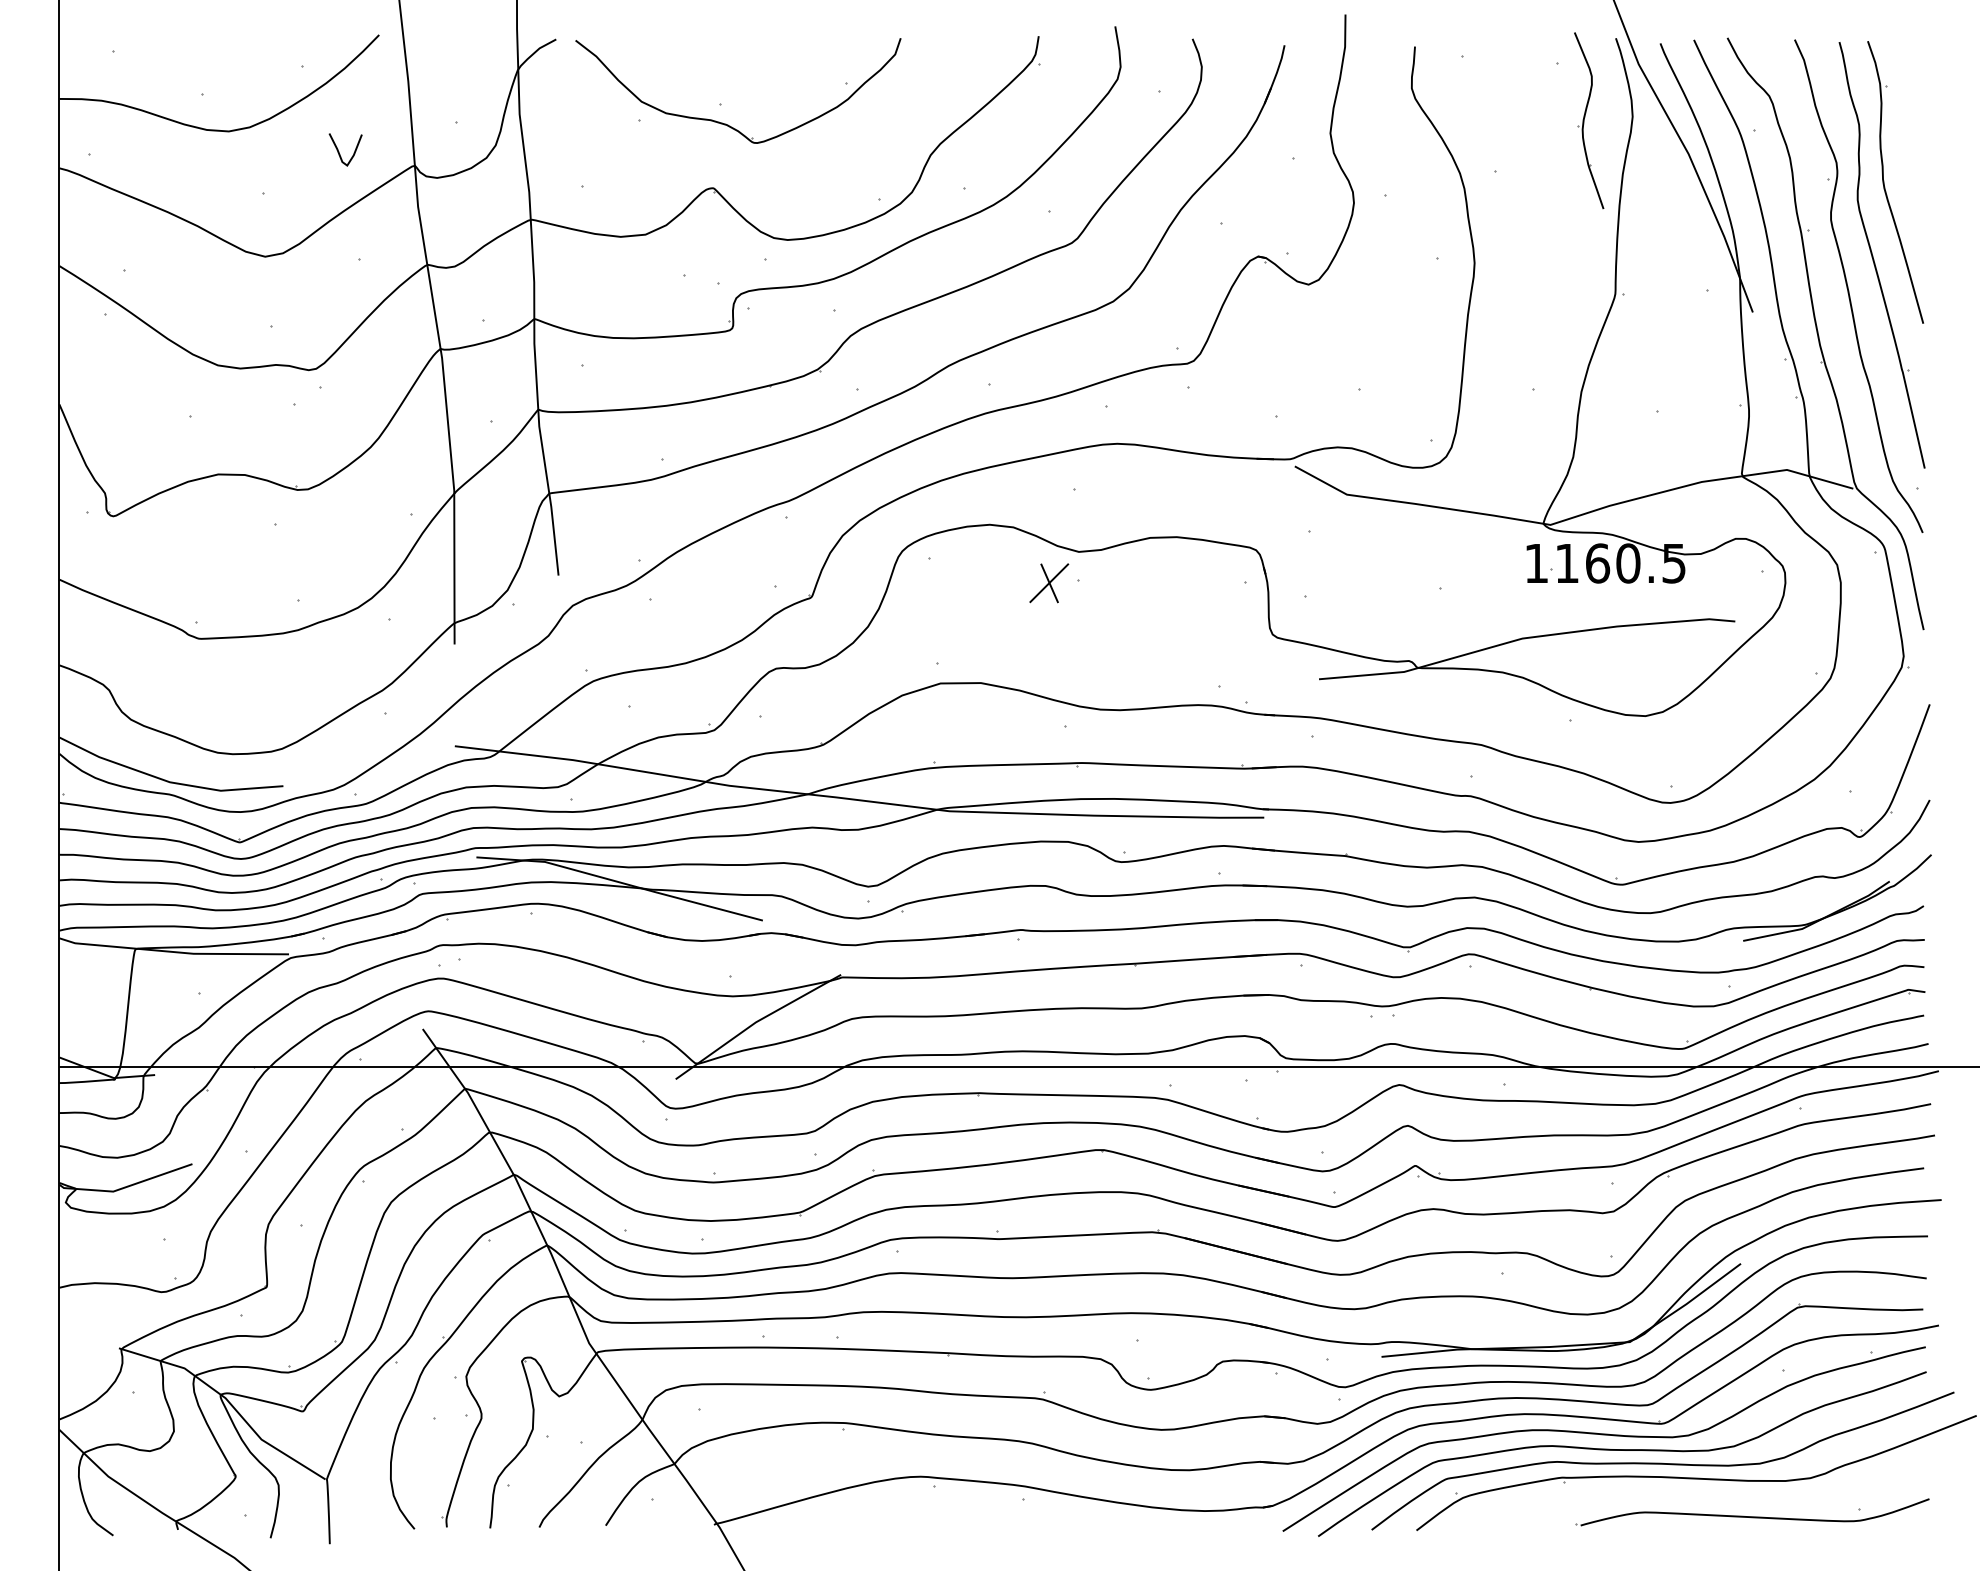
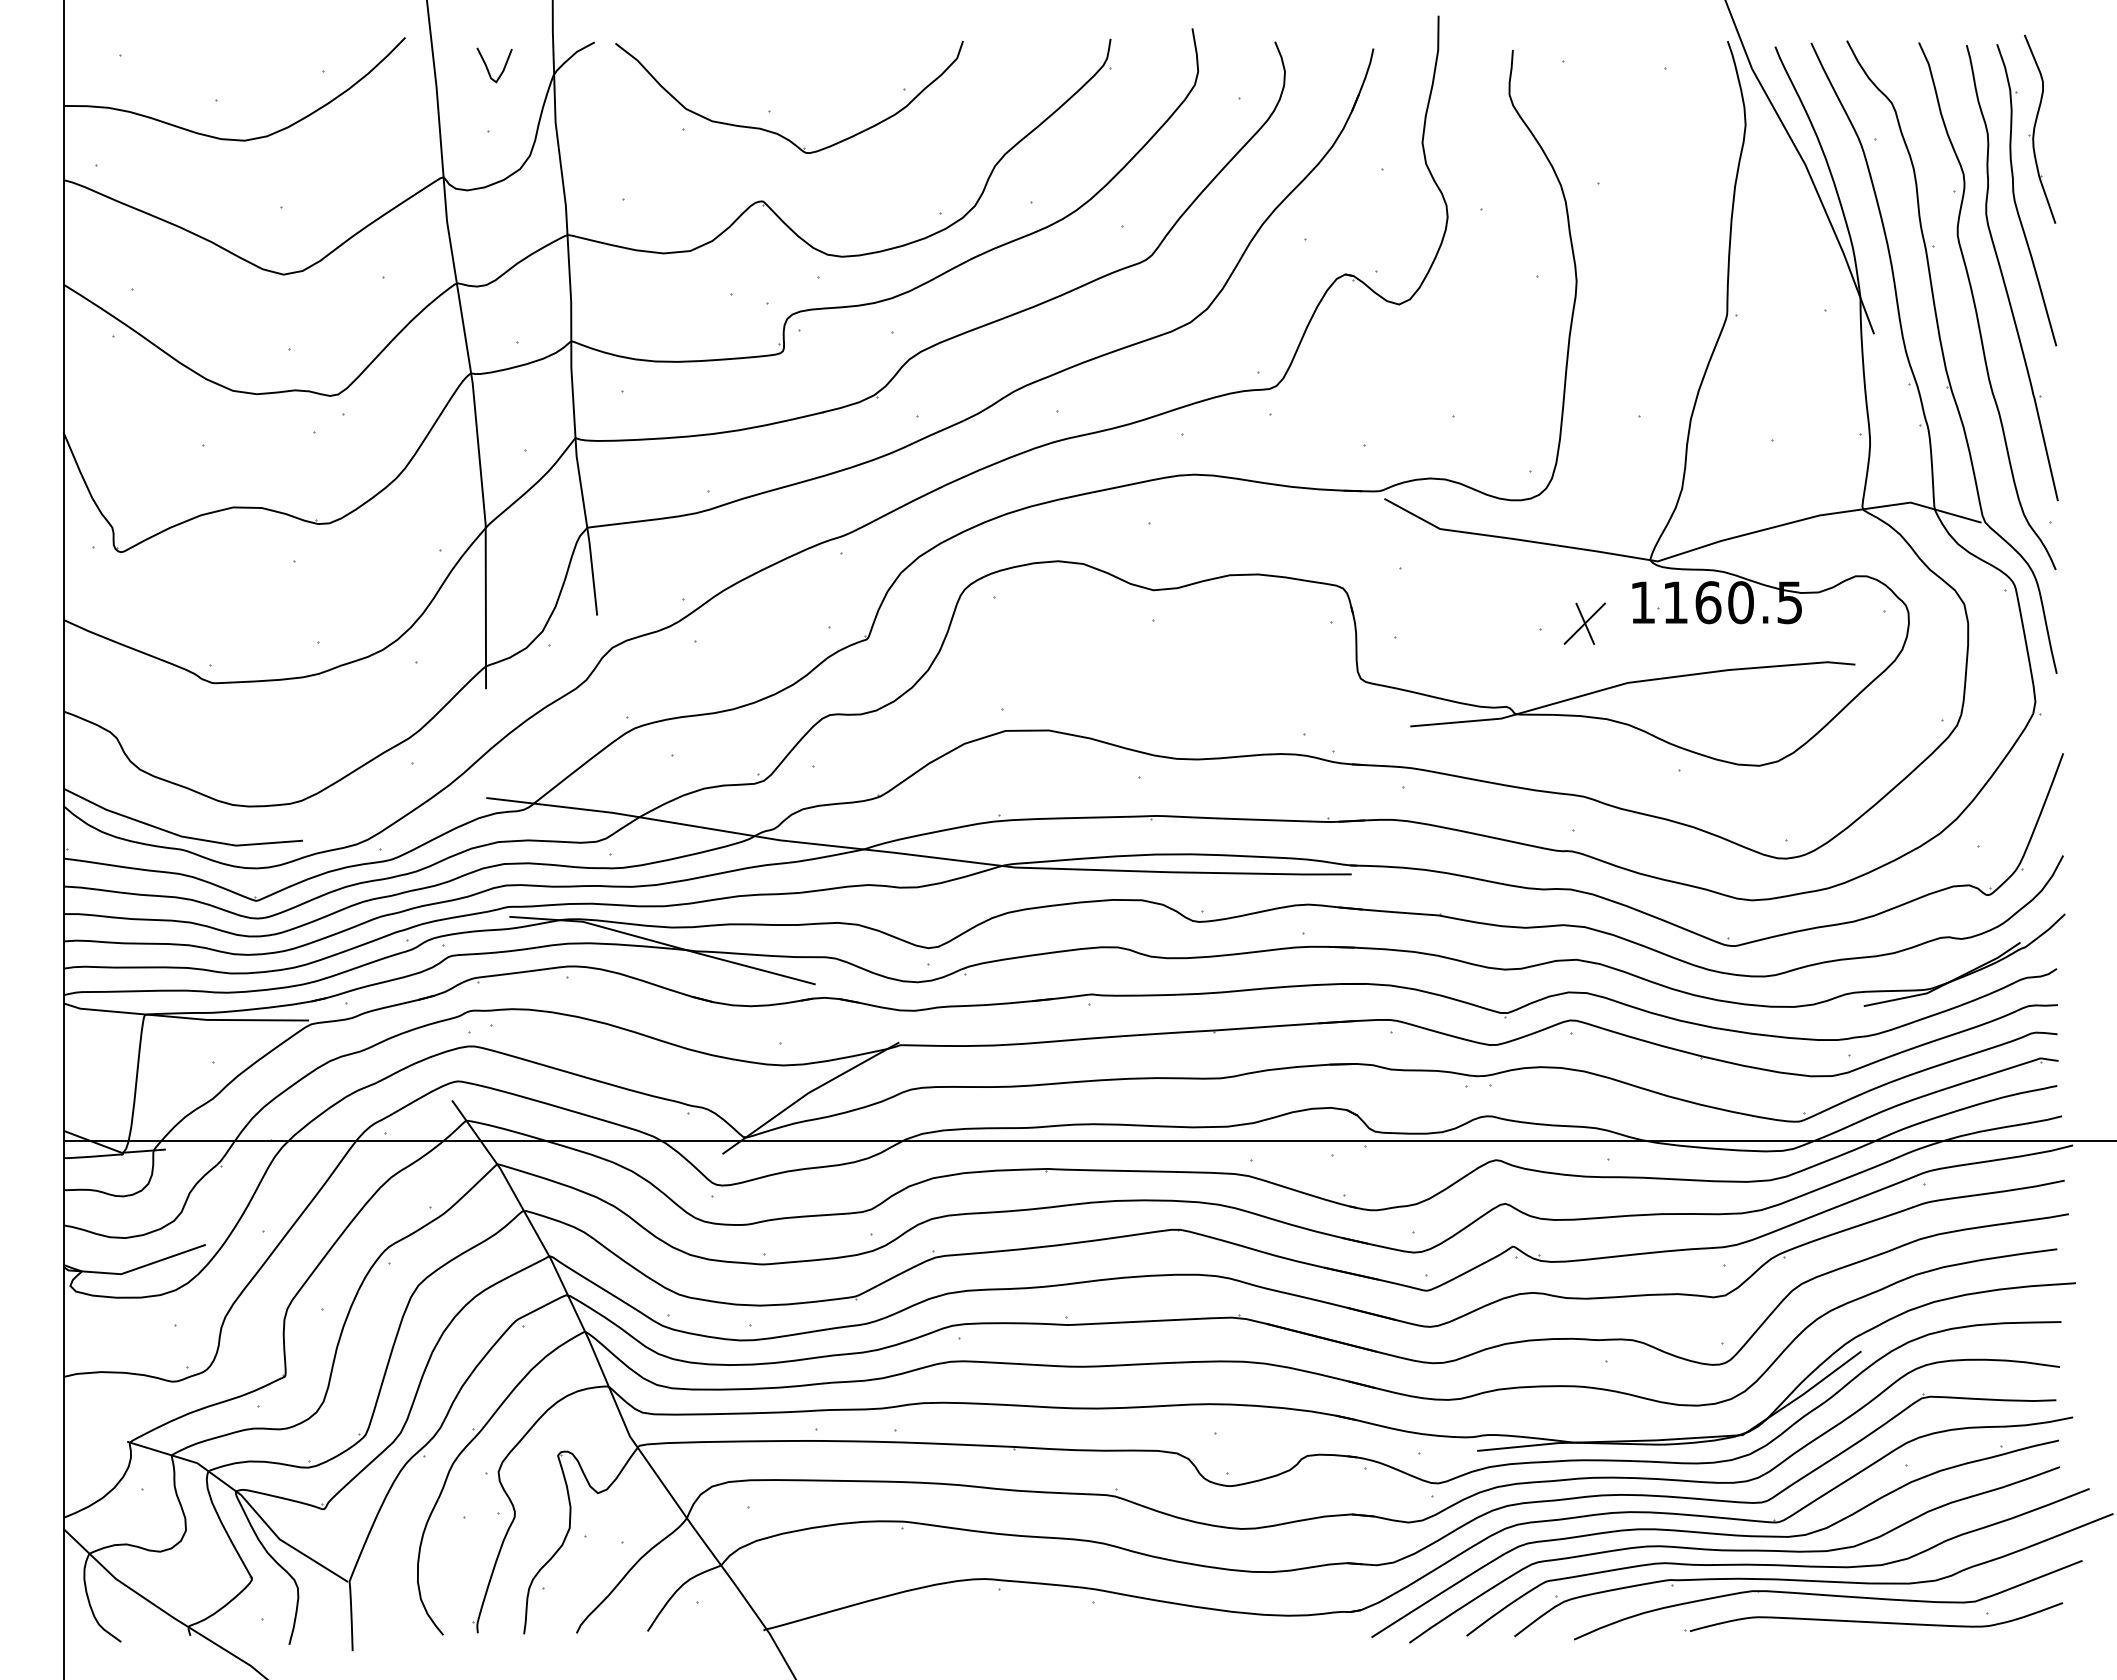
part: (1589, 120) -> (2040, 128), moved
curve: (339, 152) -> (488, 68), moved
part: (1048, 583) -> (1584, 623), moved
part: (1710, 1496) -> (1828, 1600), added

